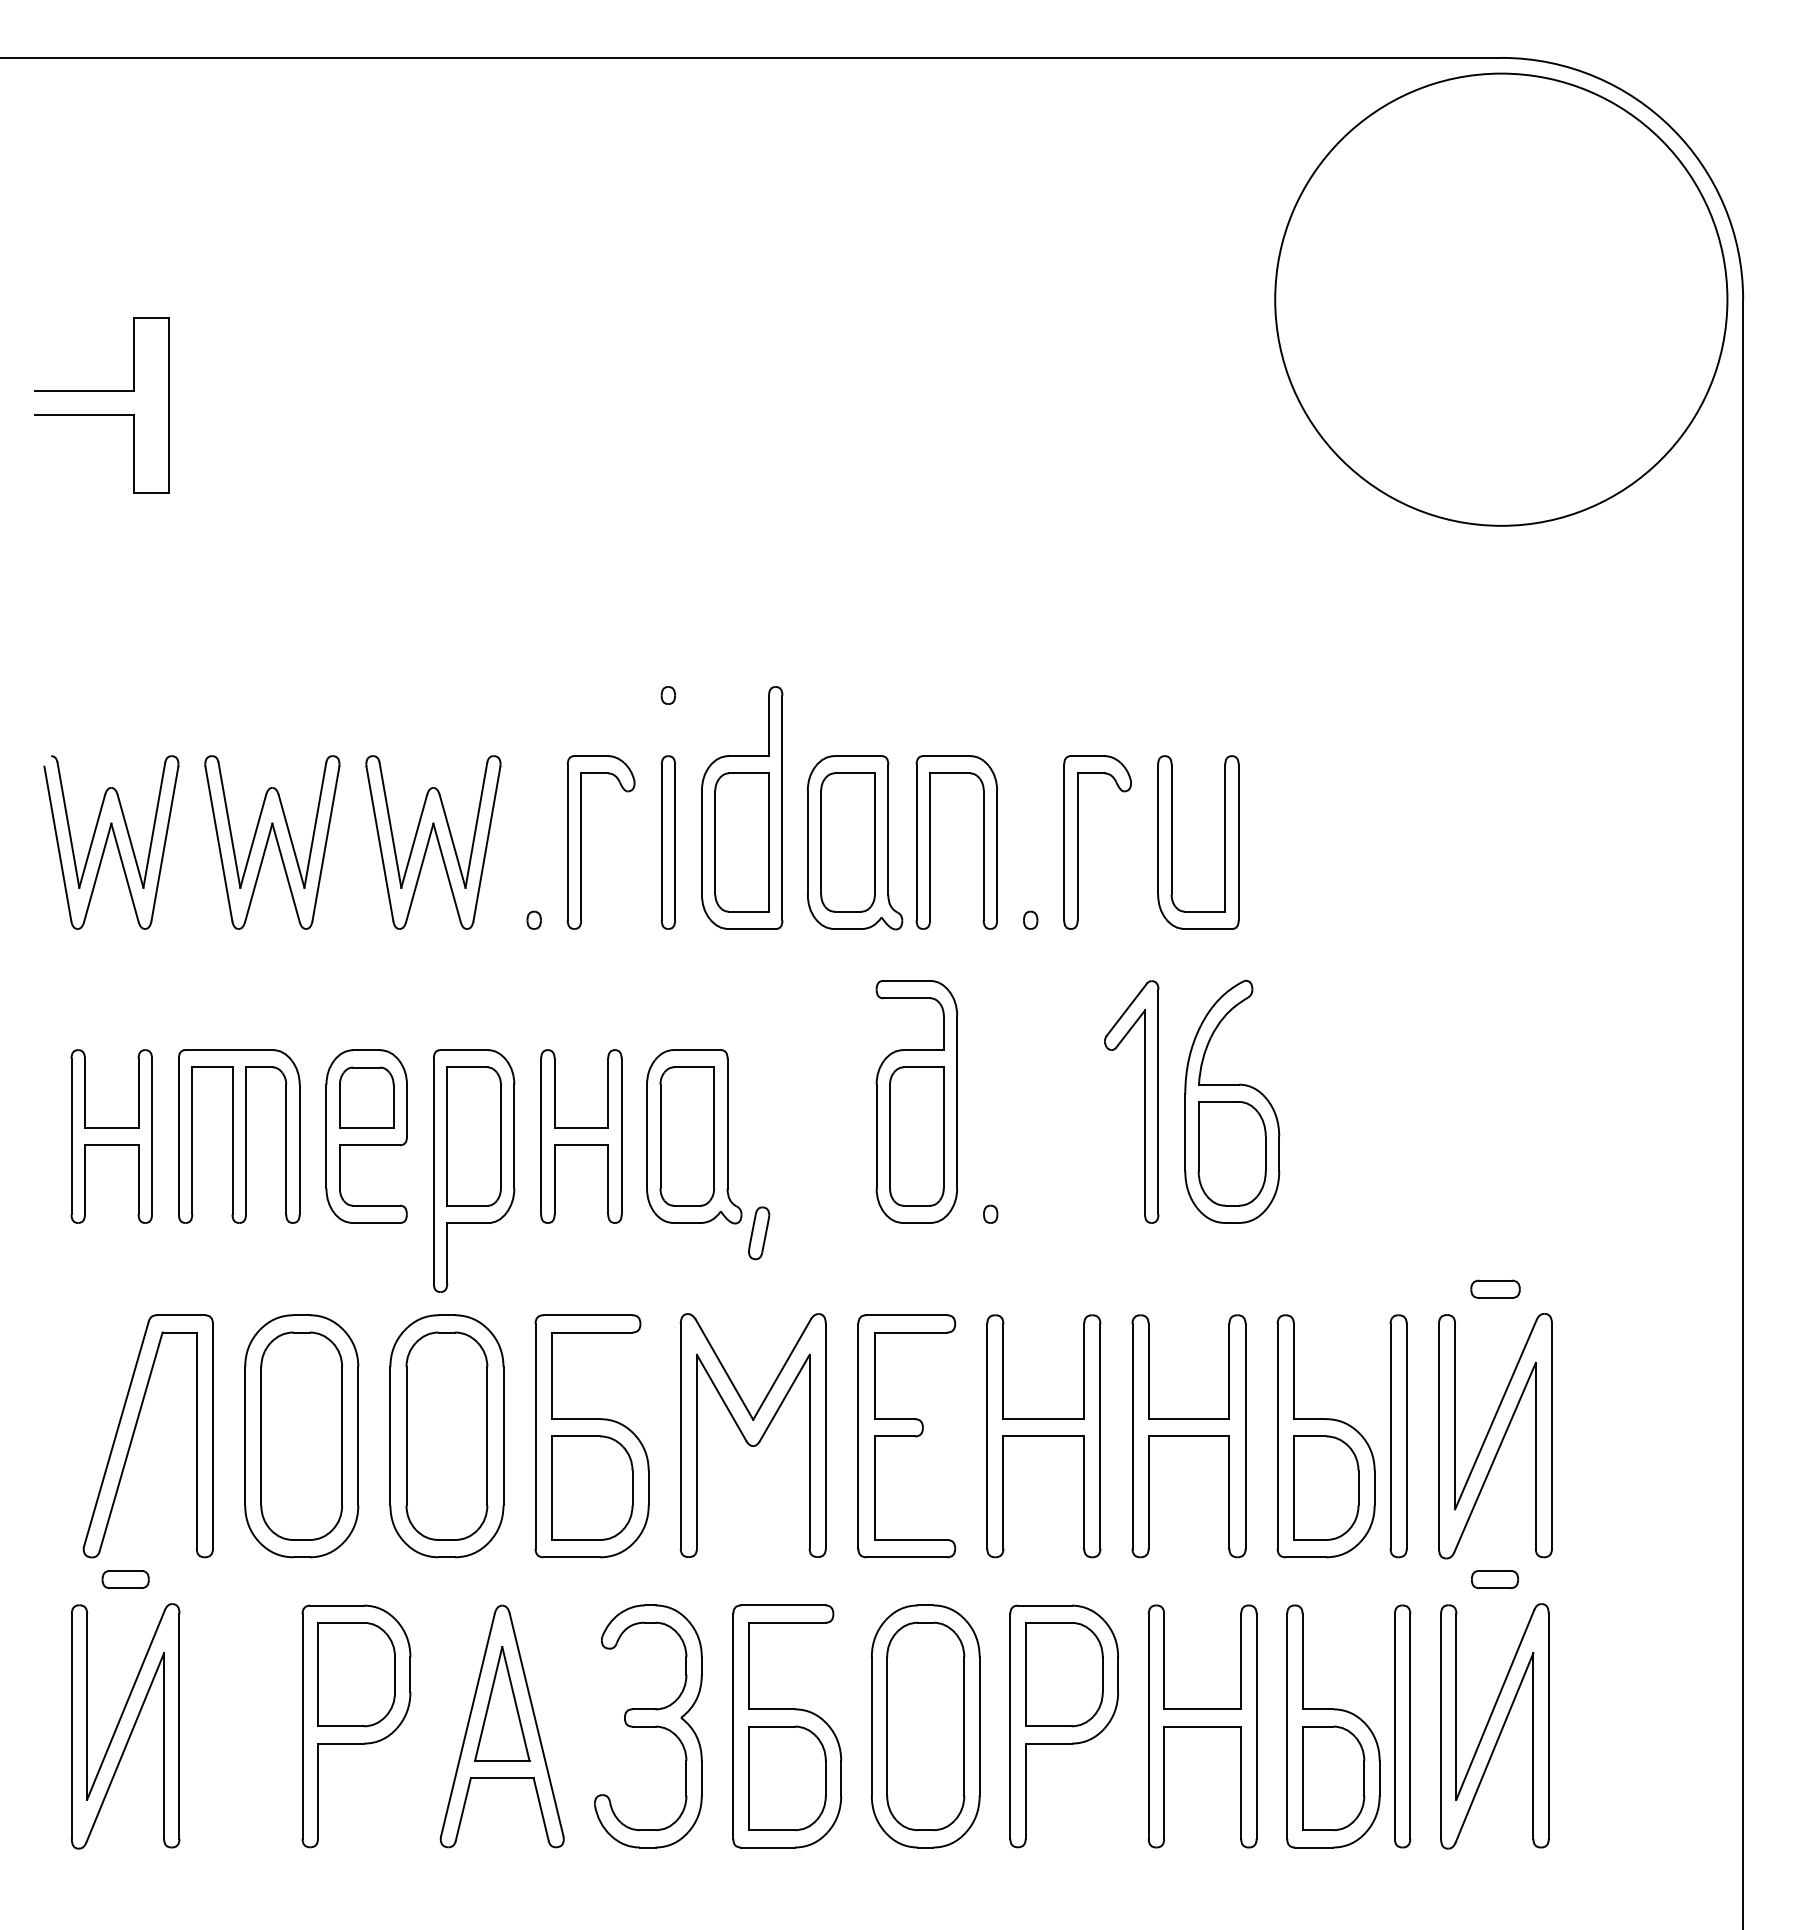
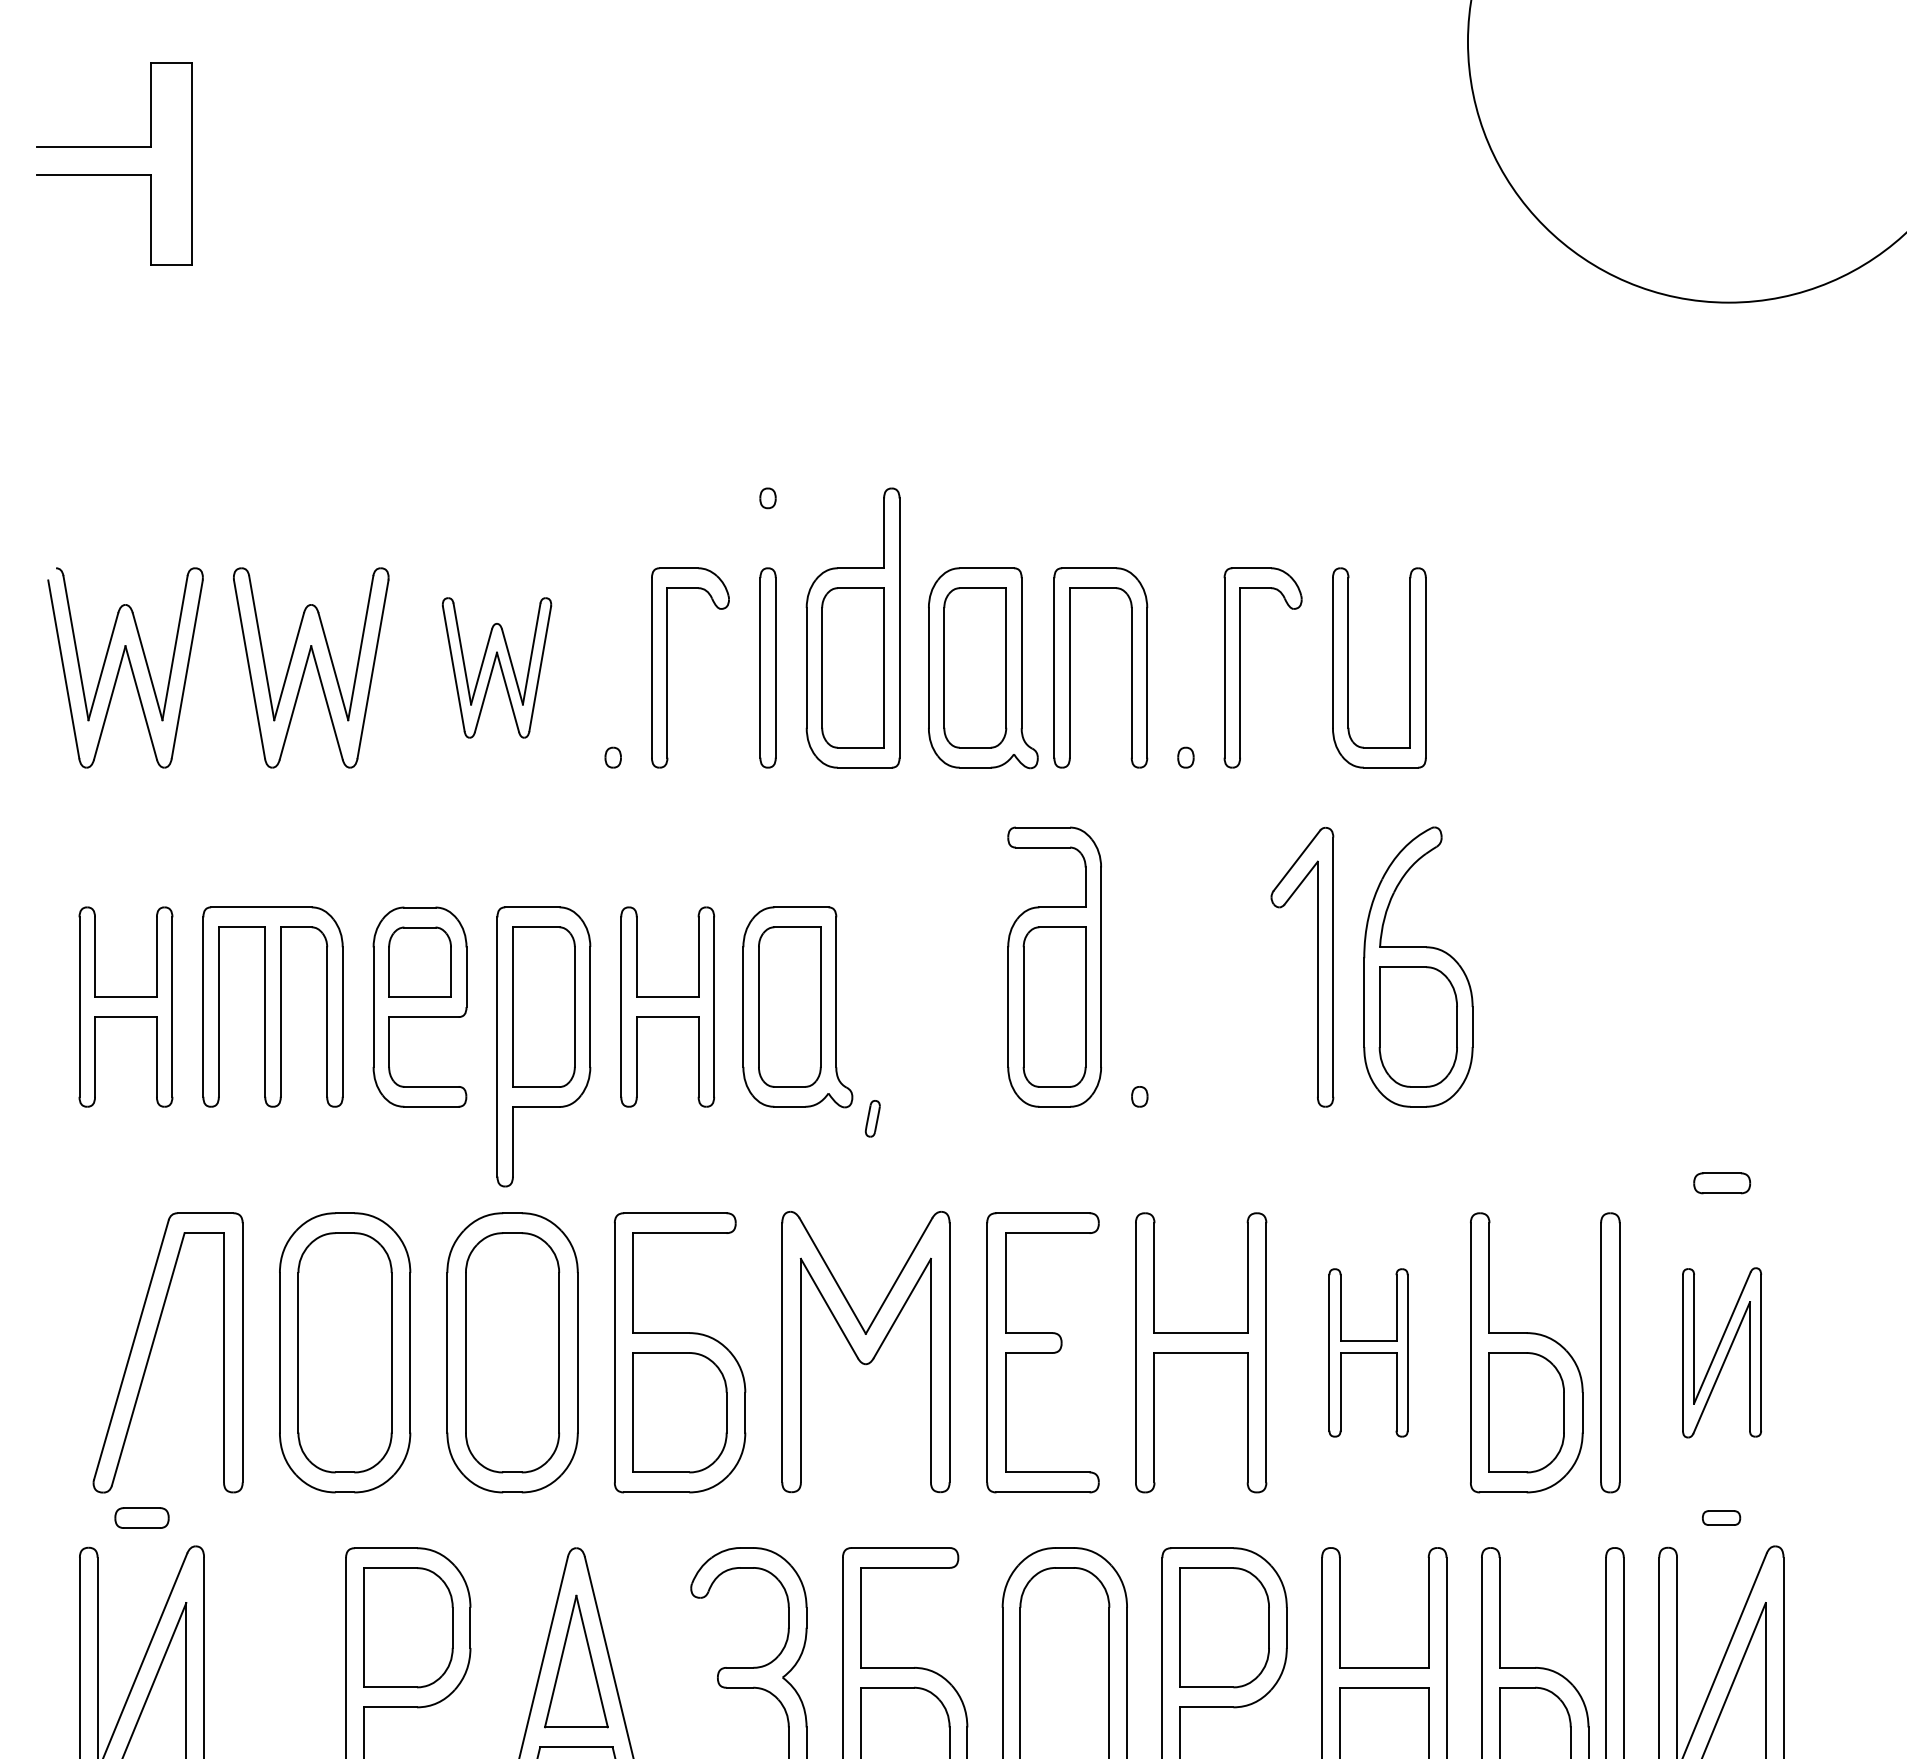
part: (433, 842) -> (497, 667), size x0.7
part: (759, 1233) -> (873, 1118), size x0.6
part: (1188, 1436) -> (1367, 1353), size x0.6
part: (1495, 1436) -> (1722, 1353), size x0.6
part: (1494, 1579) -> (1720, 1518), size x0.7

